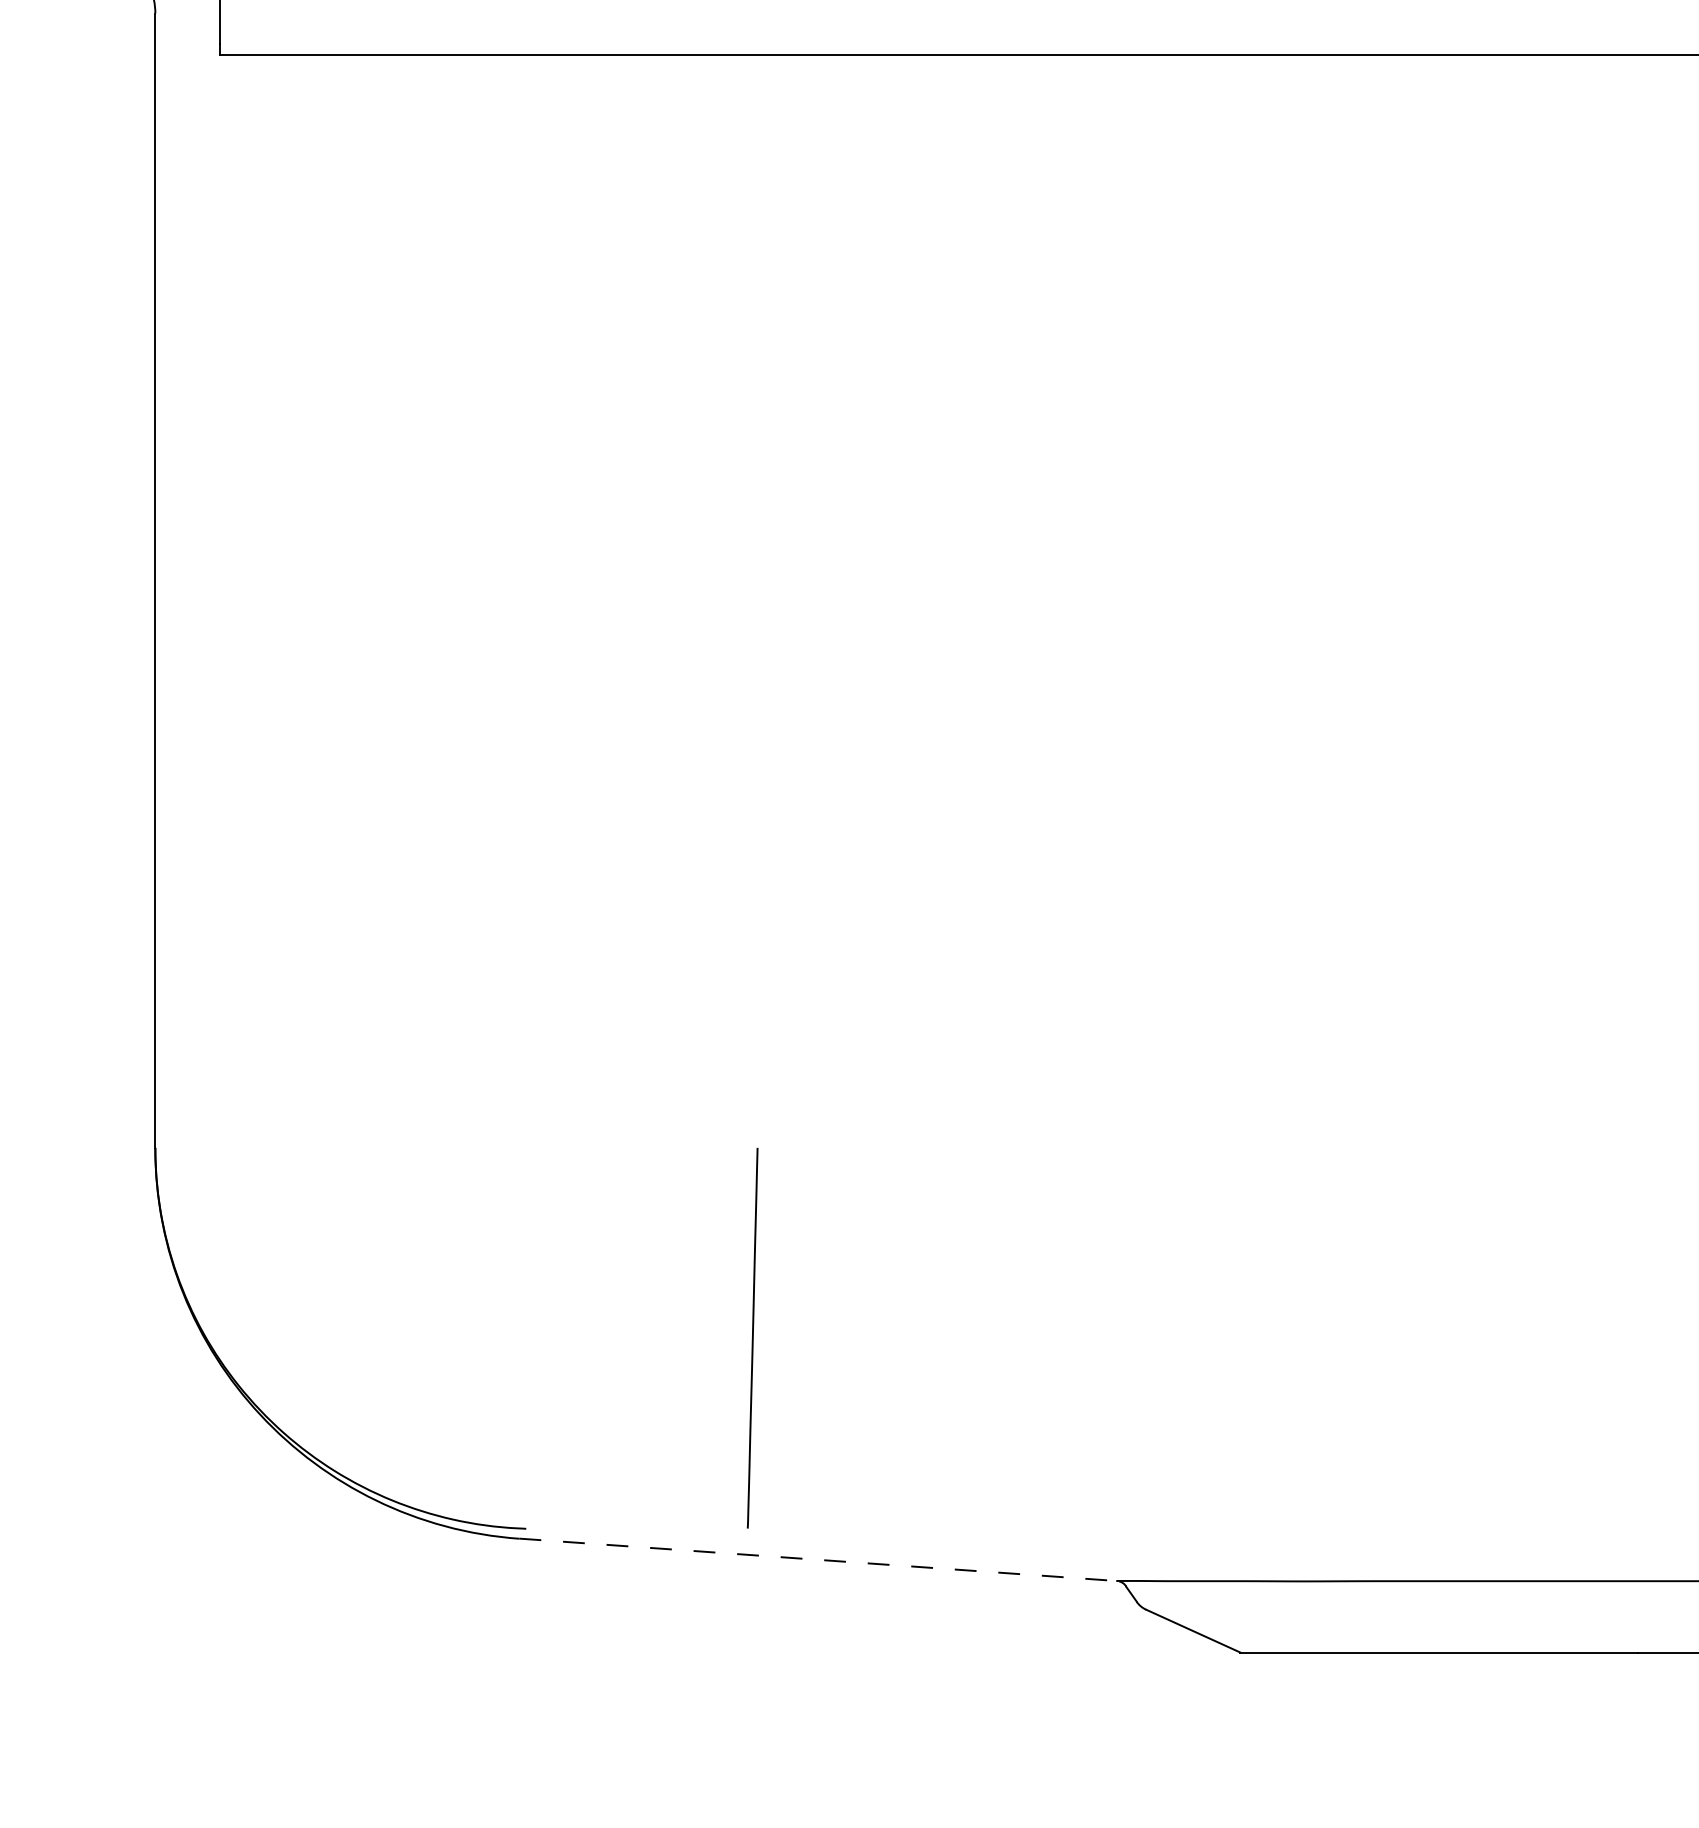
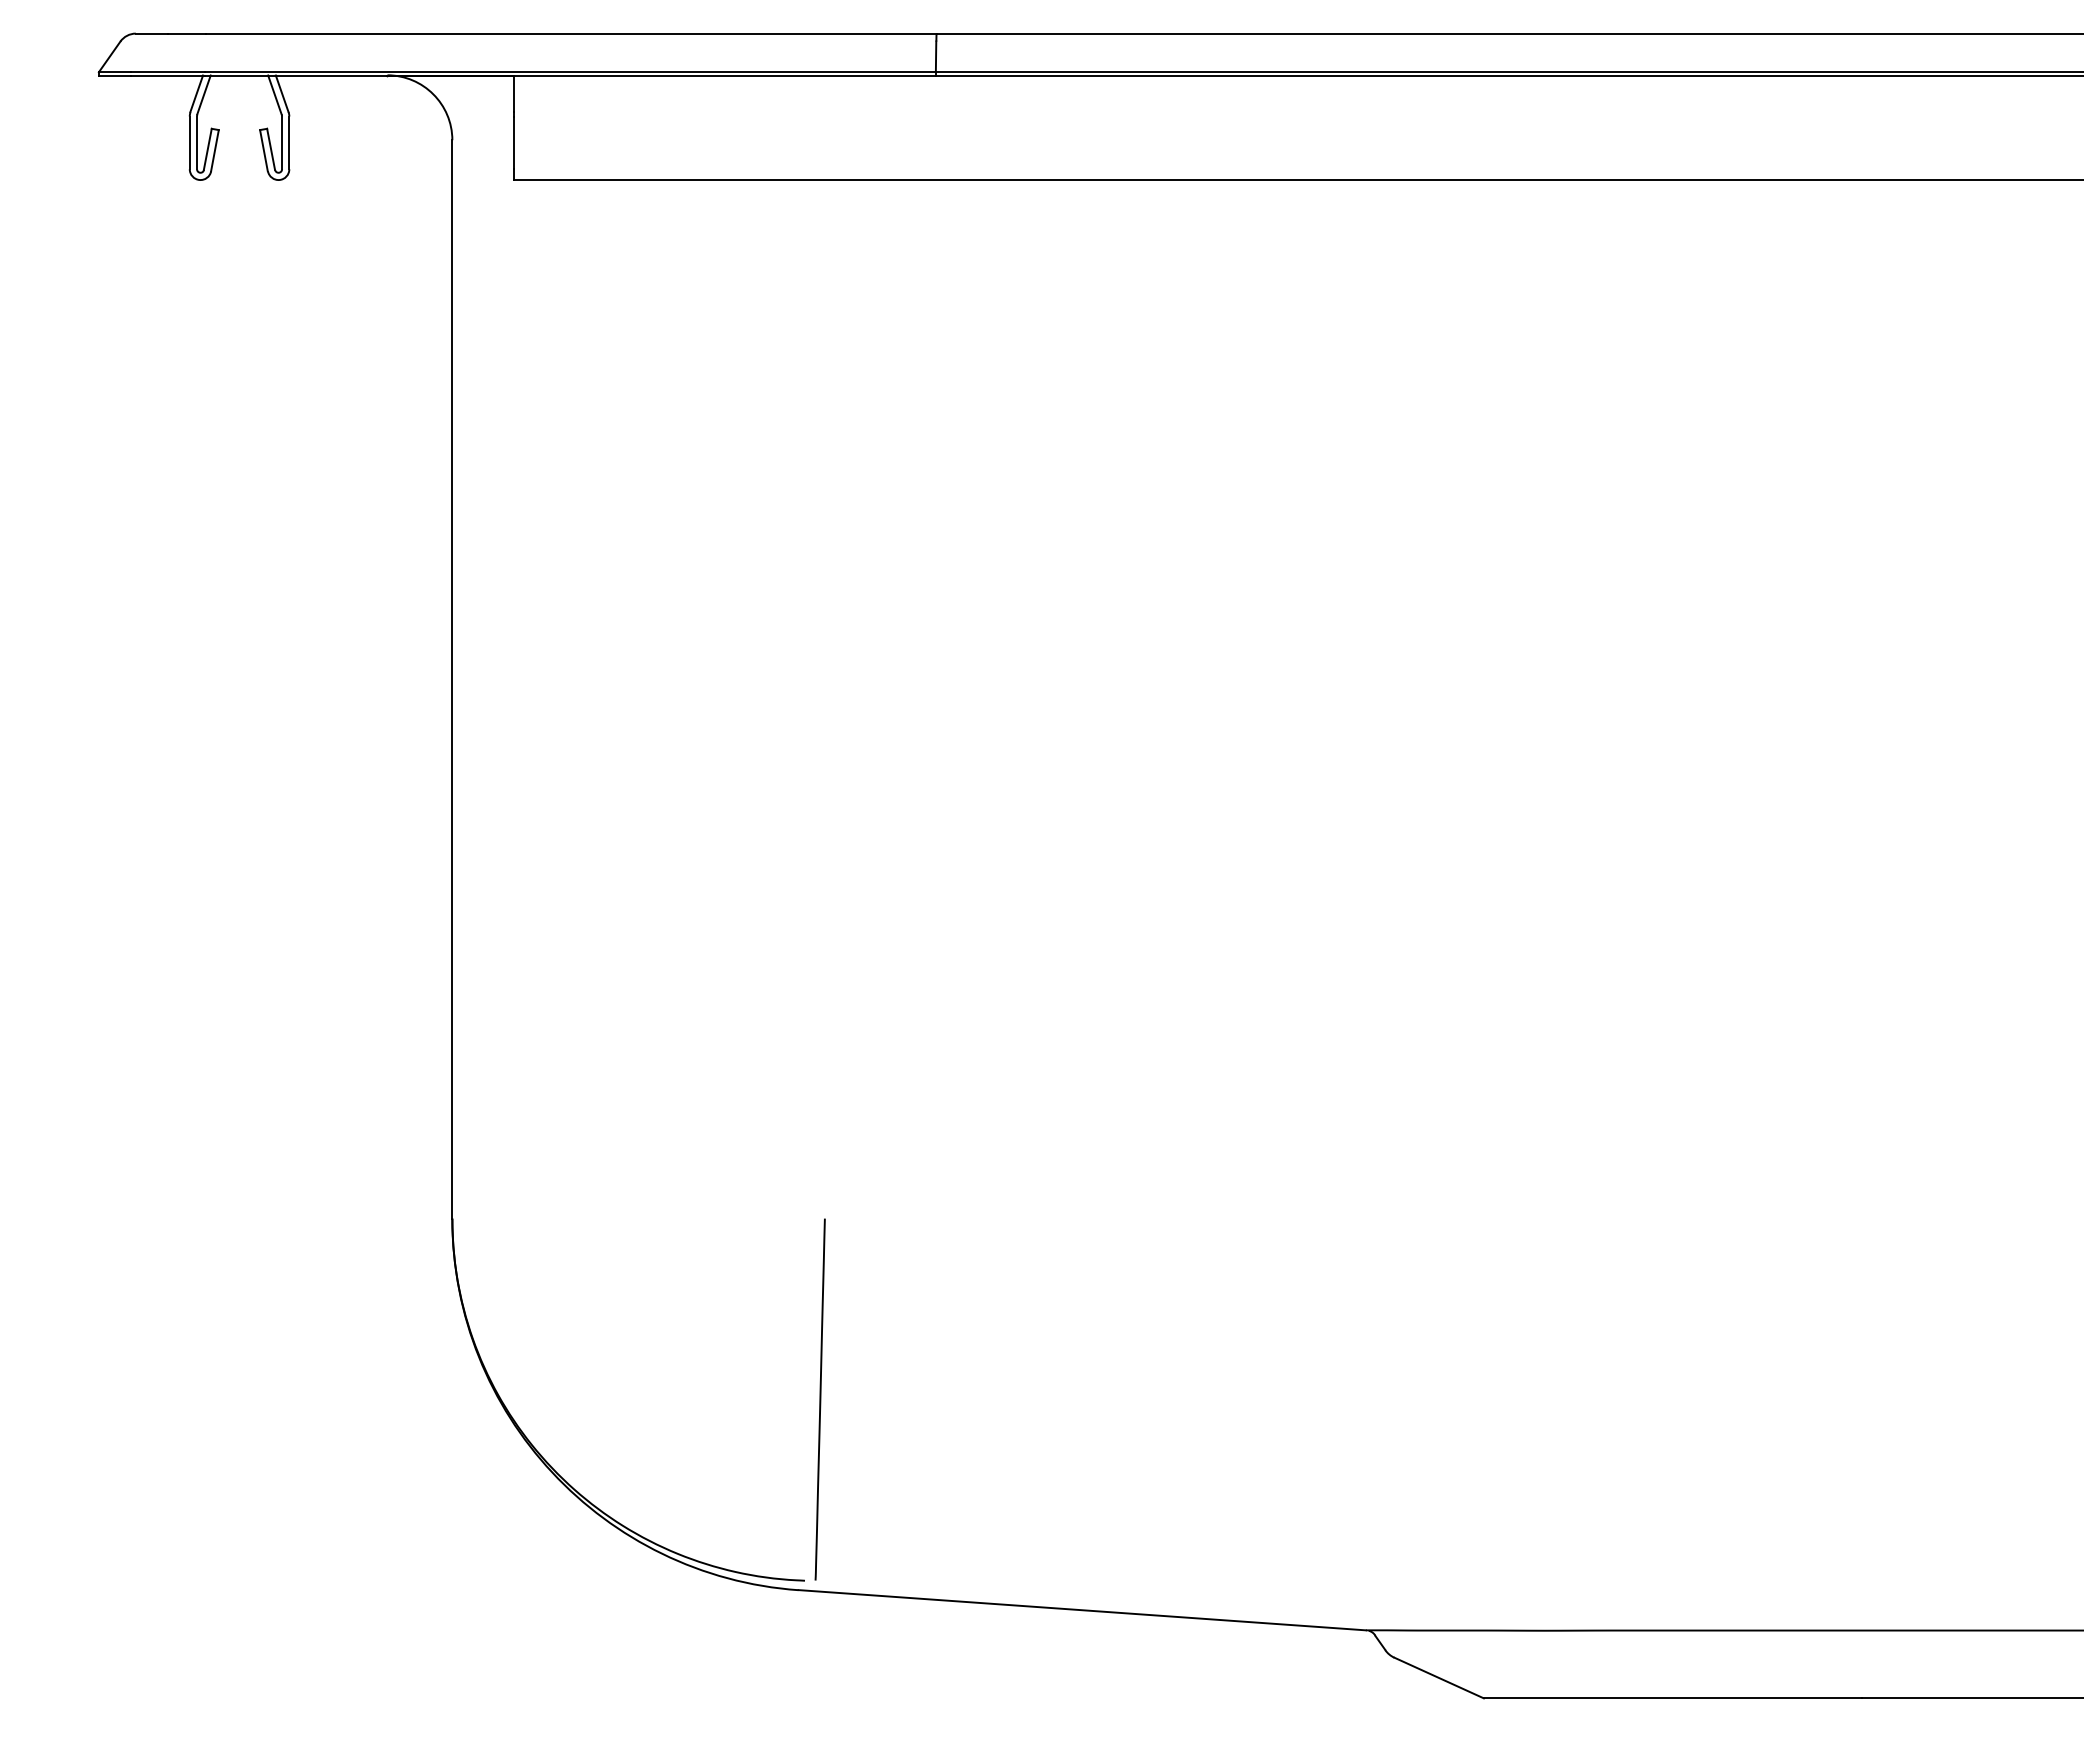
line: (751, 1338) -> (819, 1399), moved
line: (818, 1560) -> (1082, 1610), dashed -> solid

